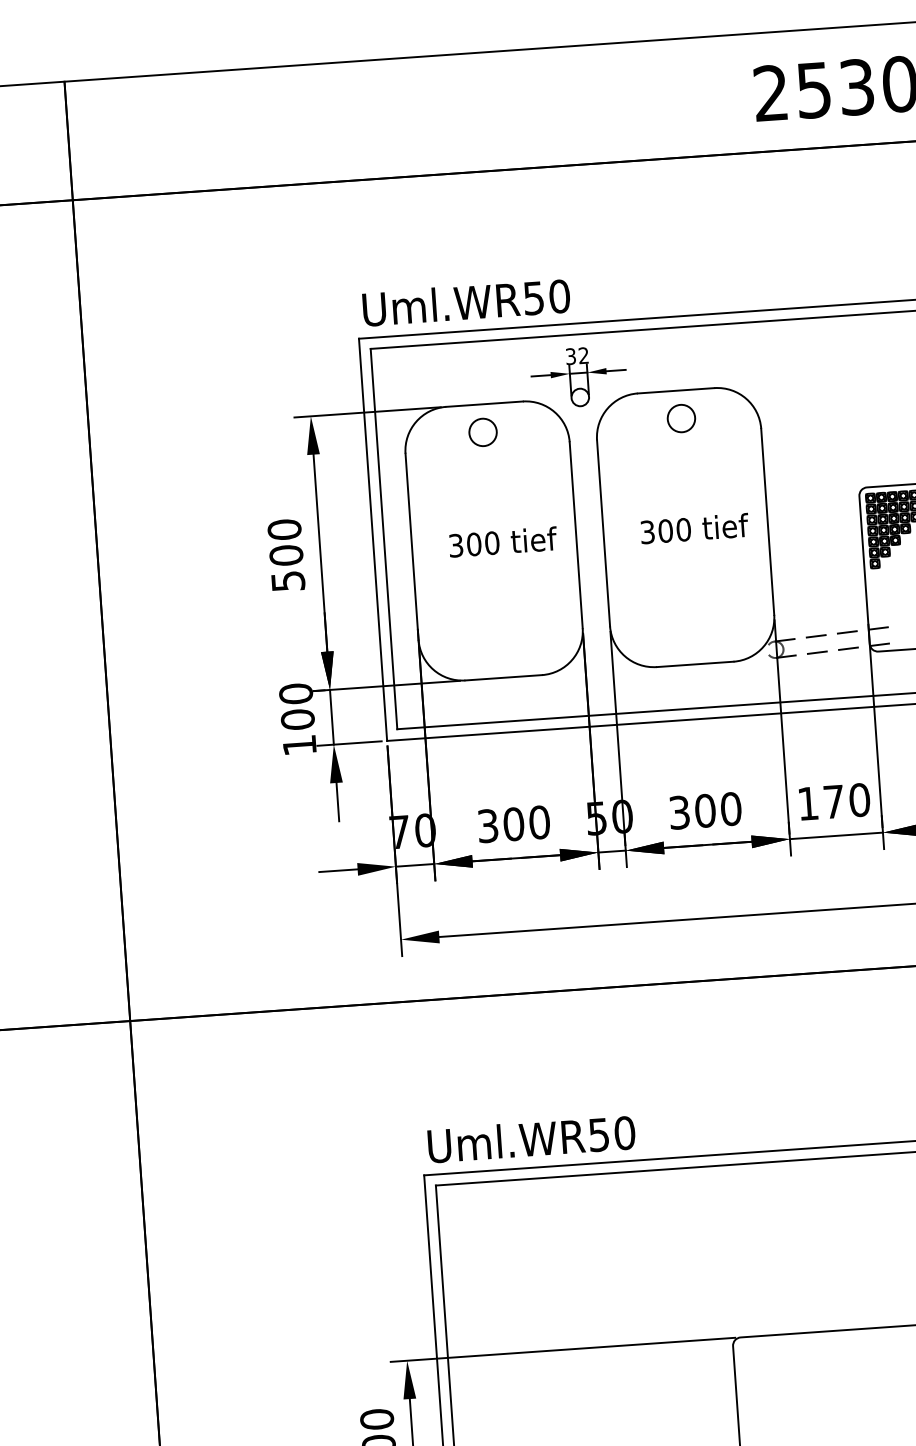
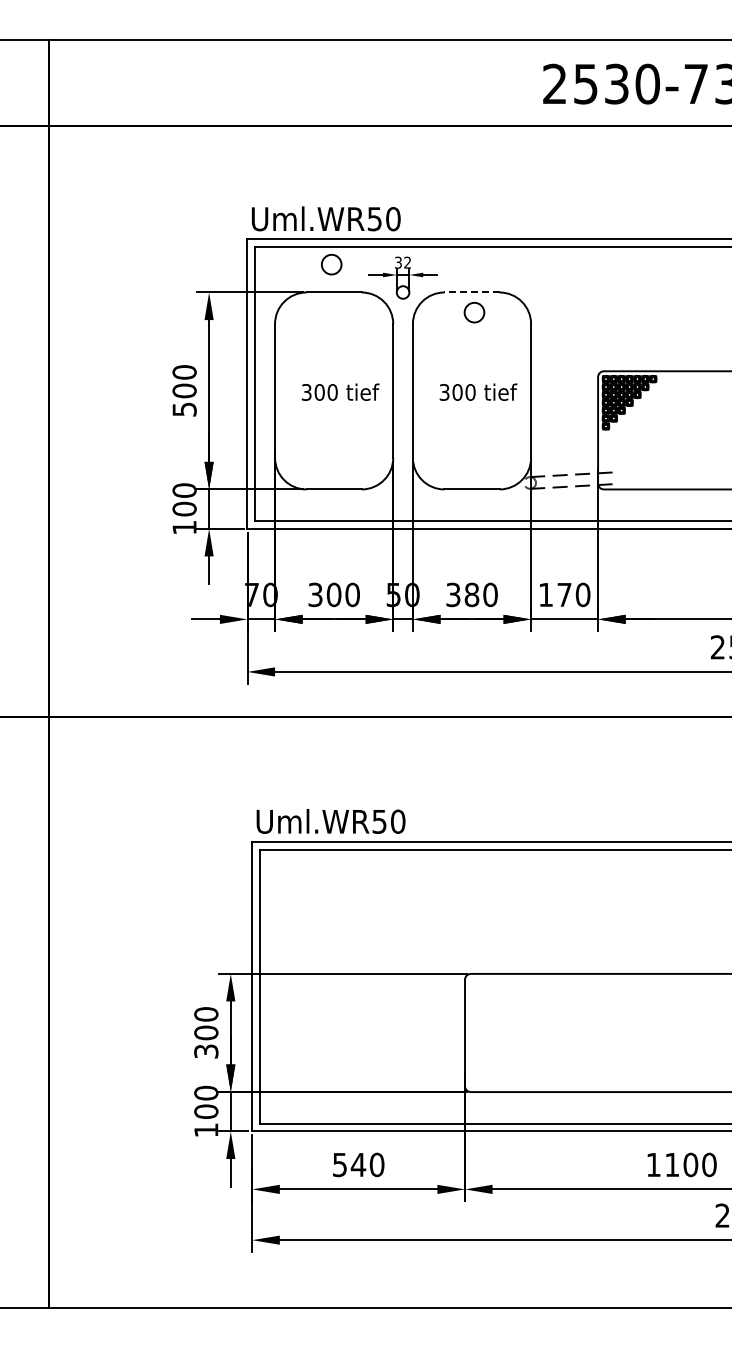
line: (676, 390) -> (472, 292), solid -> dashed
circle: (482, 432) -> (331, 264), moved
text: (704, 810) -> (471, 594), 300 -> 380

